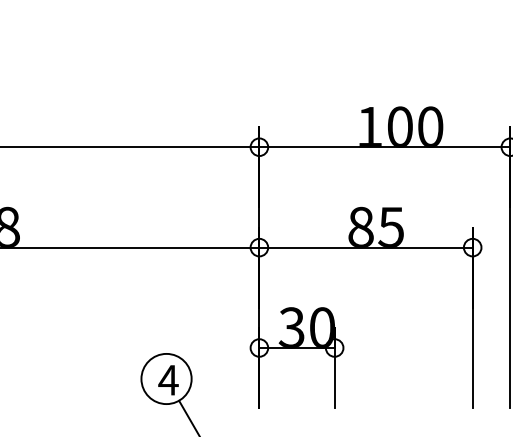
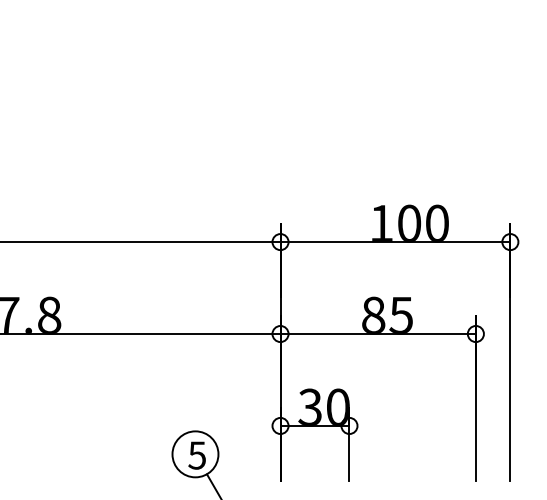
text: (167, 380) -> (196, 455), 4 -> 5

